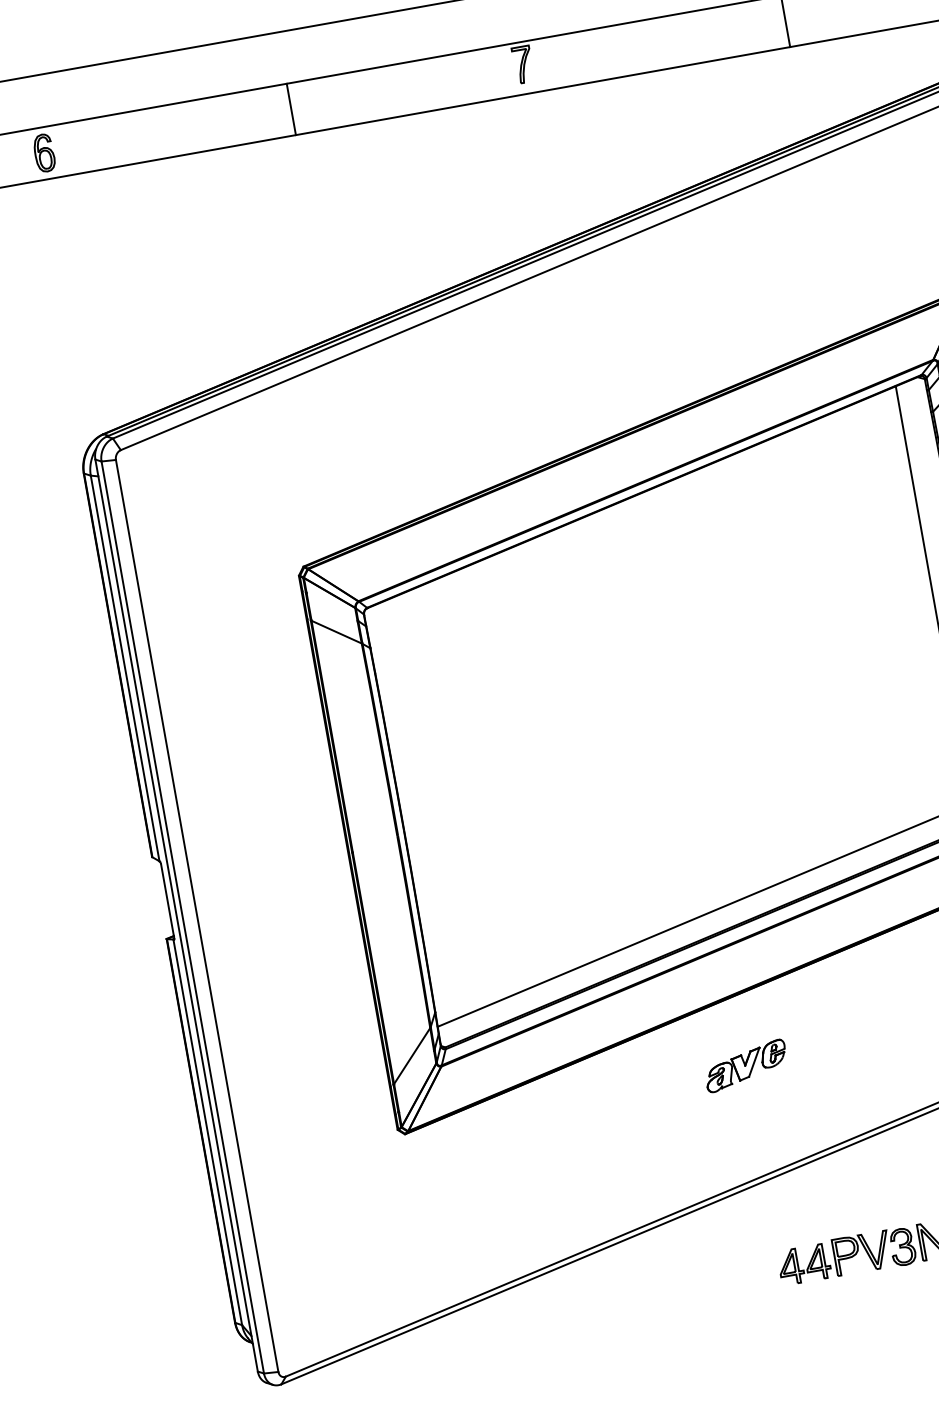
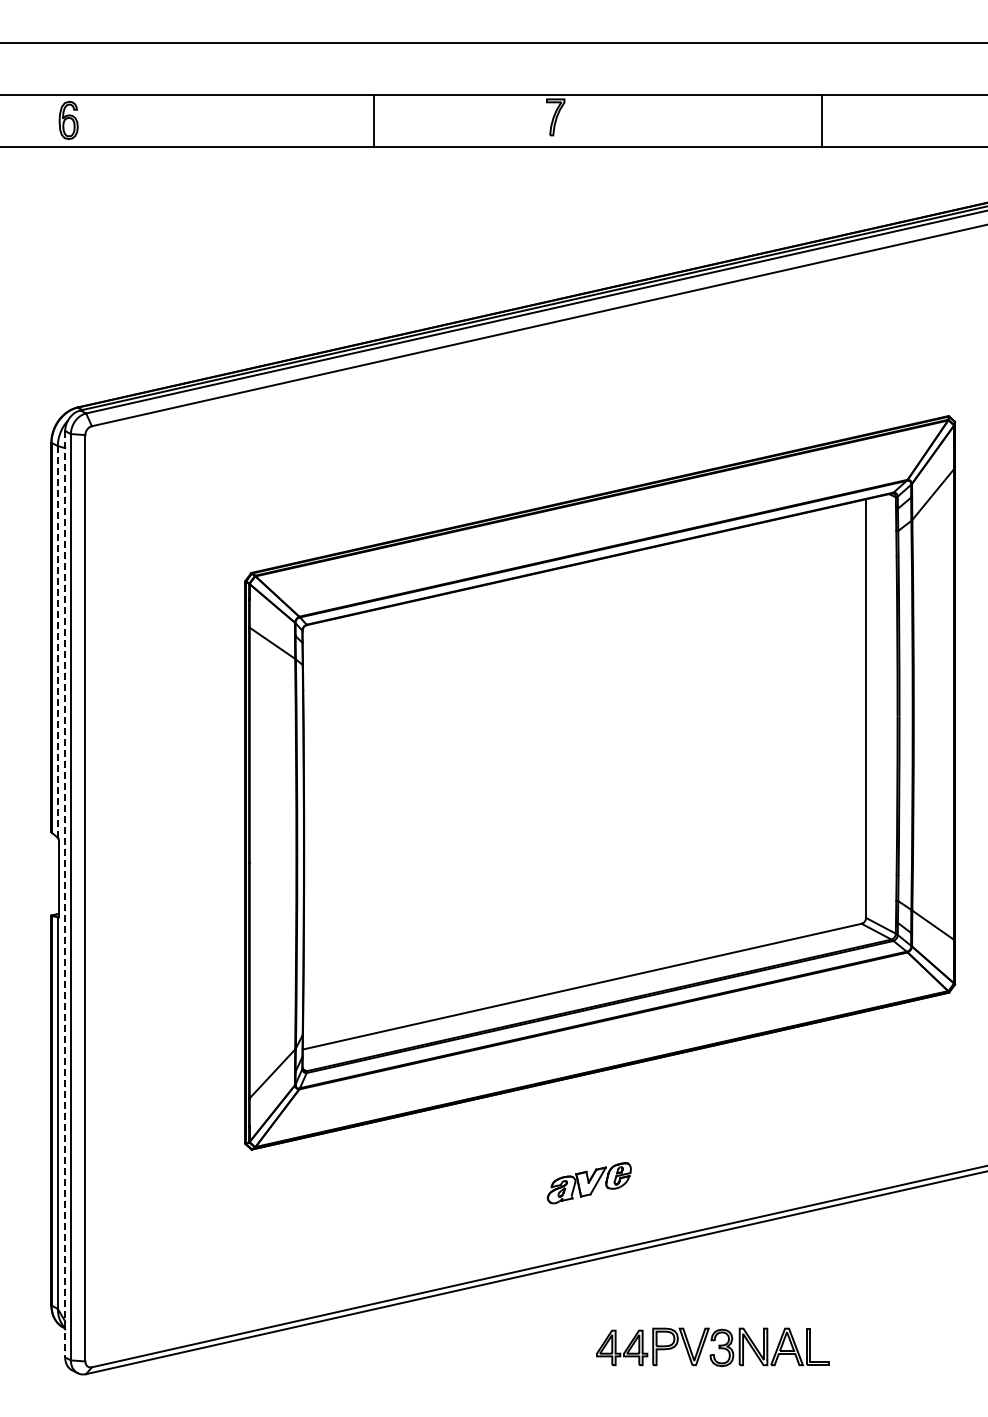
line: (291, 109) -> (373, 120), moved
line: (124, 668) -> (57, 641), solid -> dashed
line: (176, 915) -> (65, 894), solid -> dashed
part: (745, 1066) -> (588, 1183), moved

